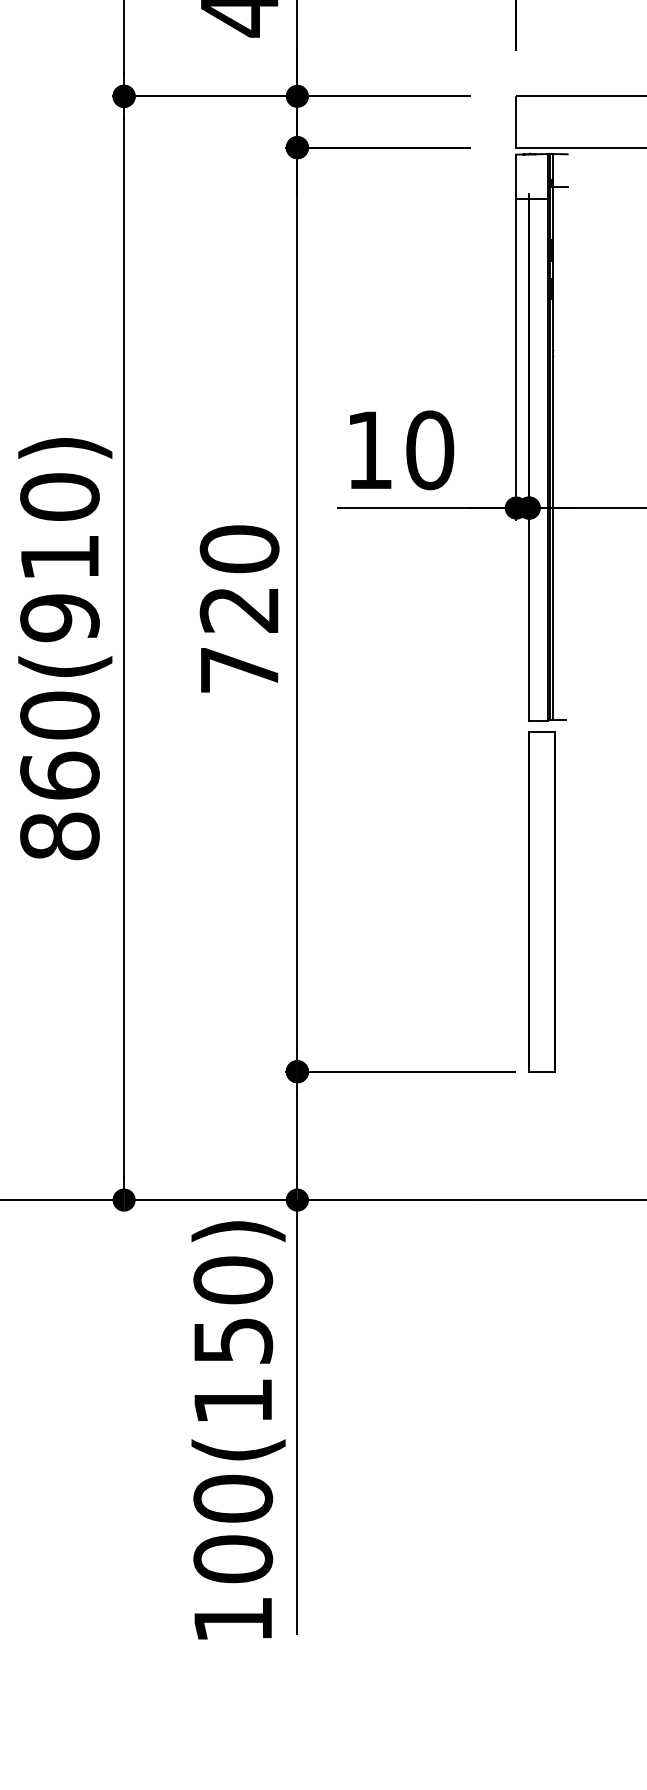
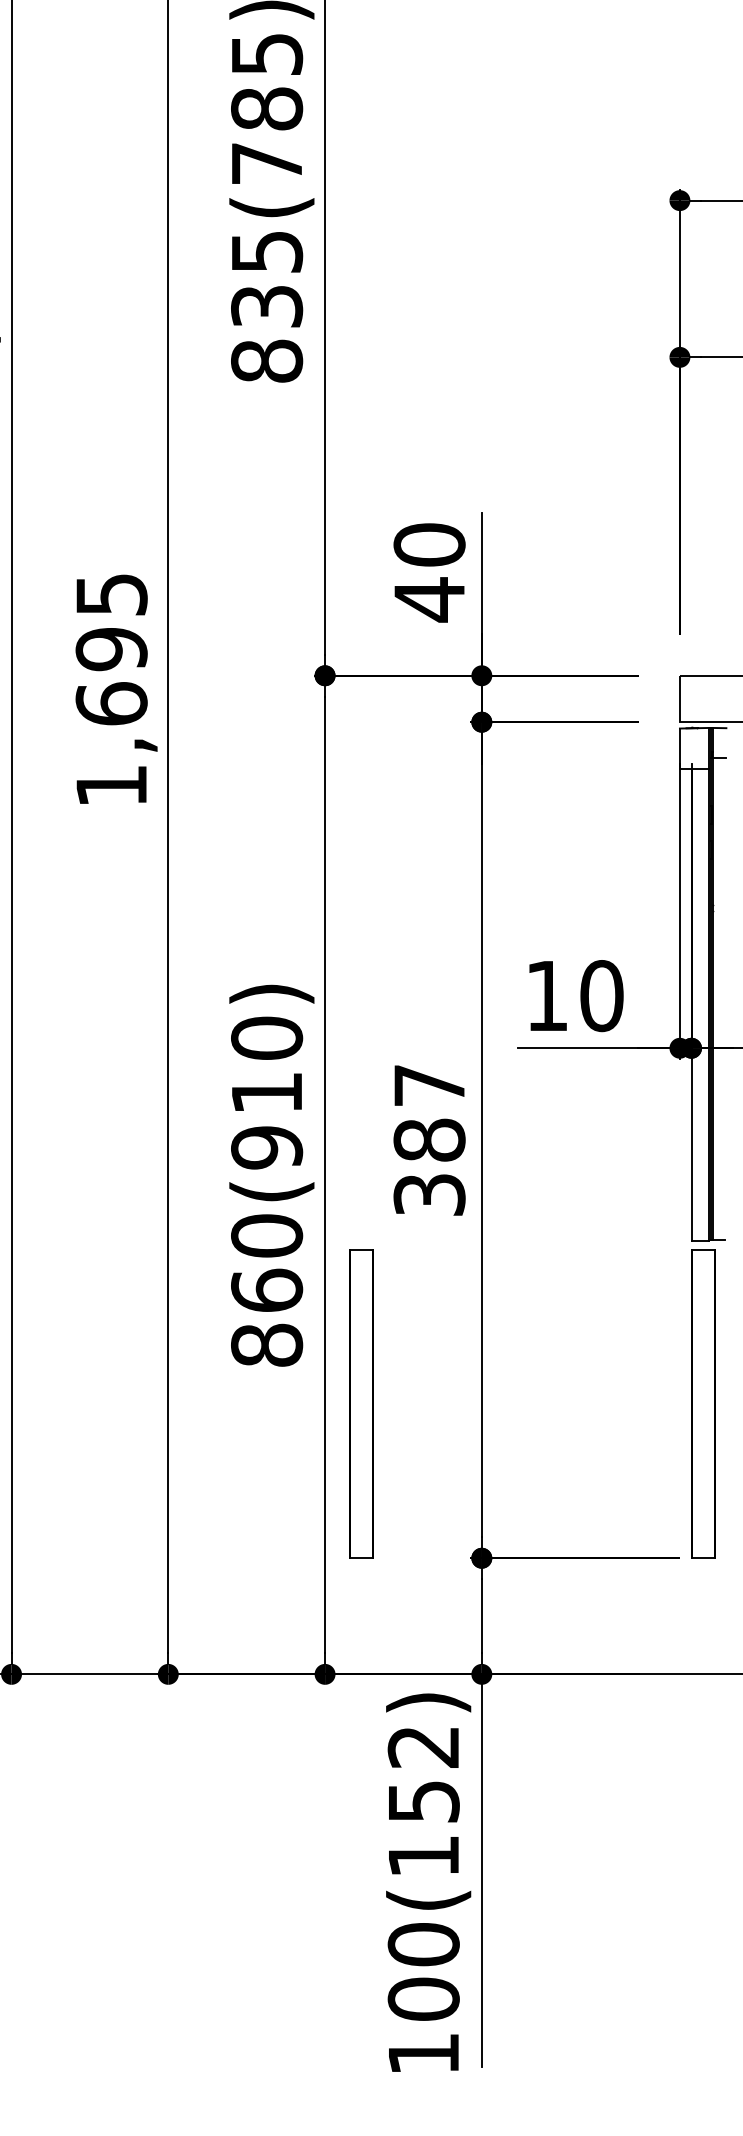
text: (239, 608) -> (429, 1139), 720 -> 387
part: (164, 900) -> (361, 1403), added
text: (232, 1279) -> (423, 1746), 100(150) -> 100(152)

